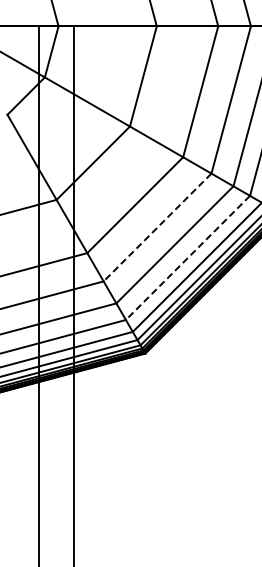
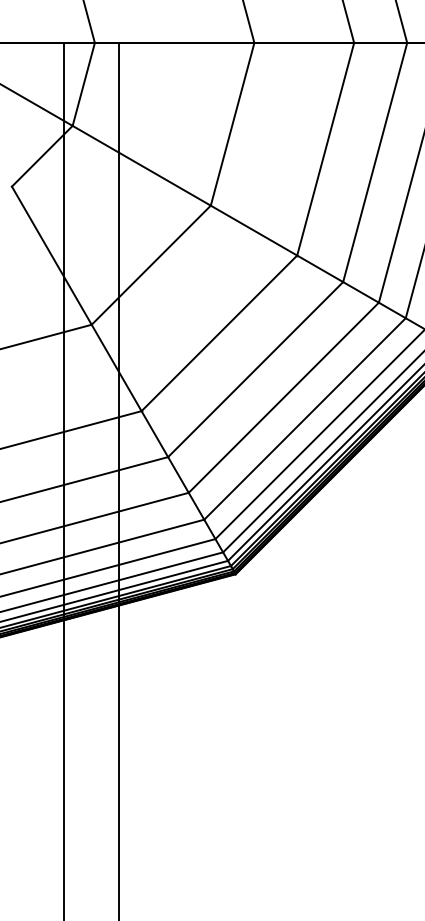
line: (157, 227) -> (255, 369), dashed -> solid
line: (187, 257) -> (304, 418), dashed -> solid

